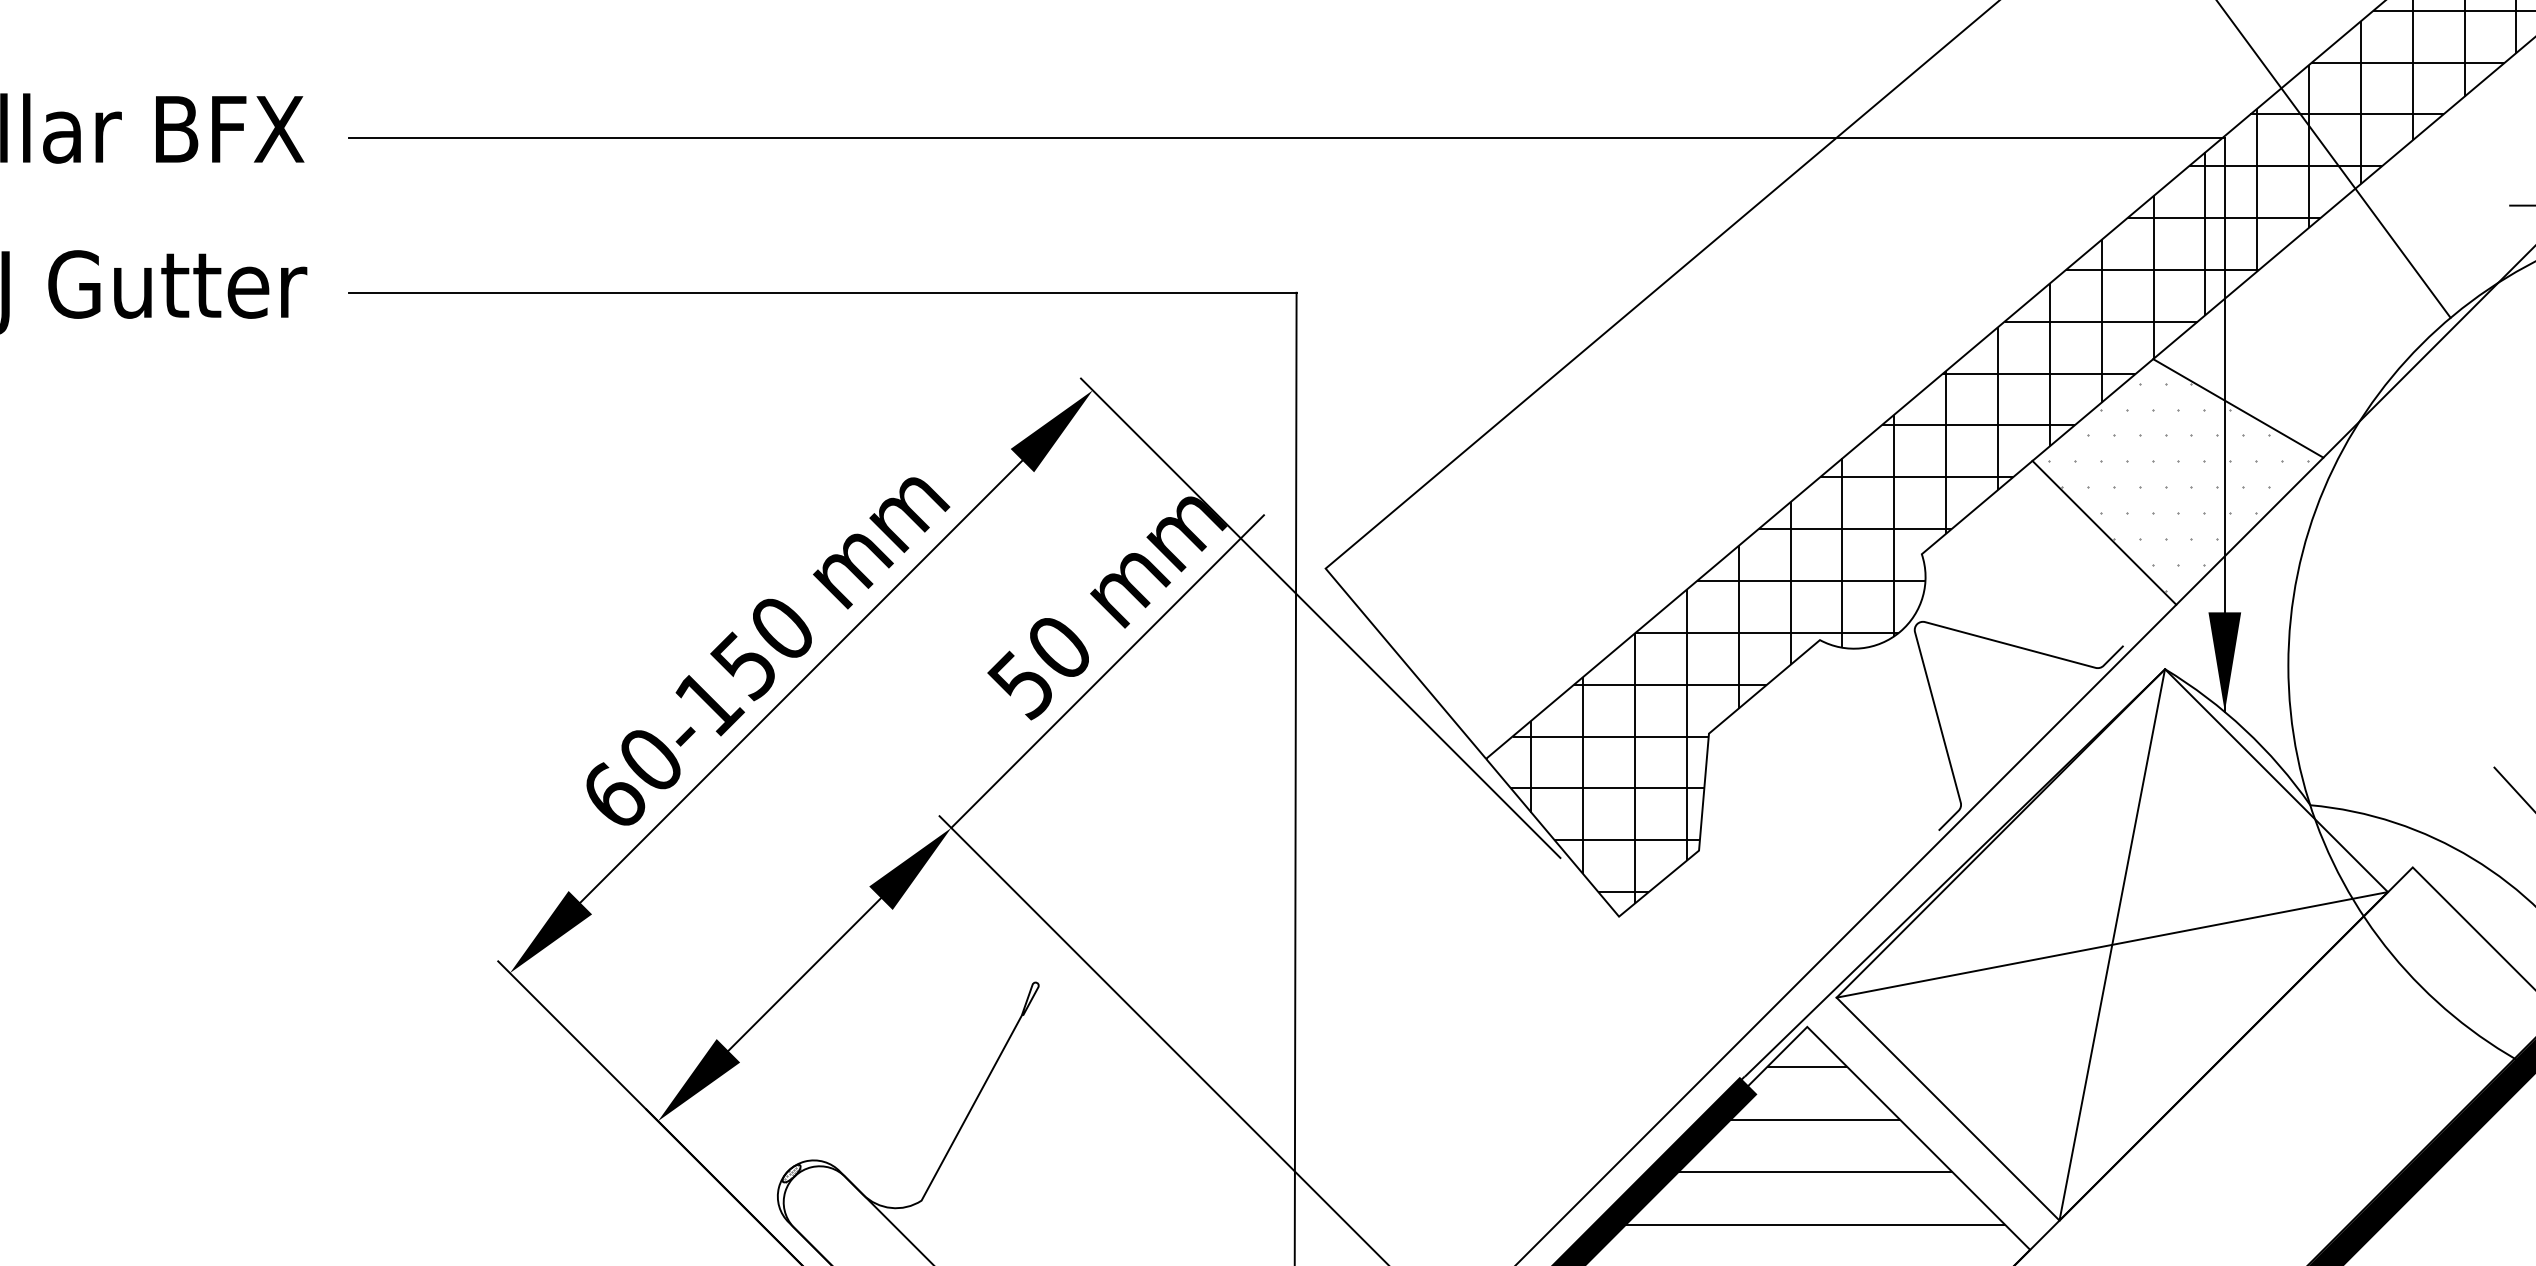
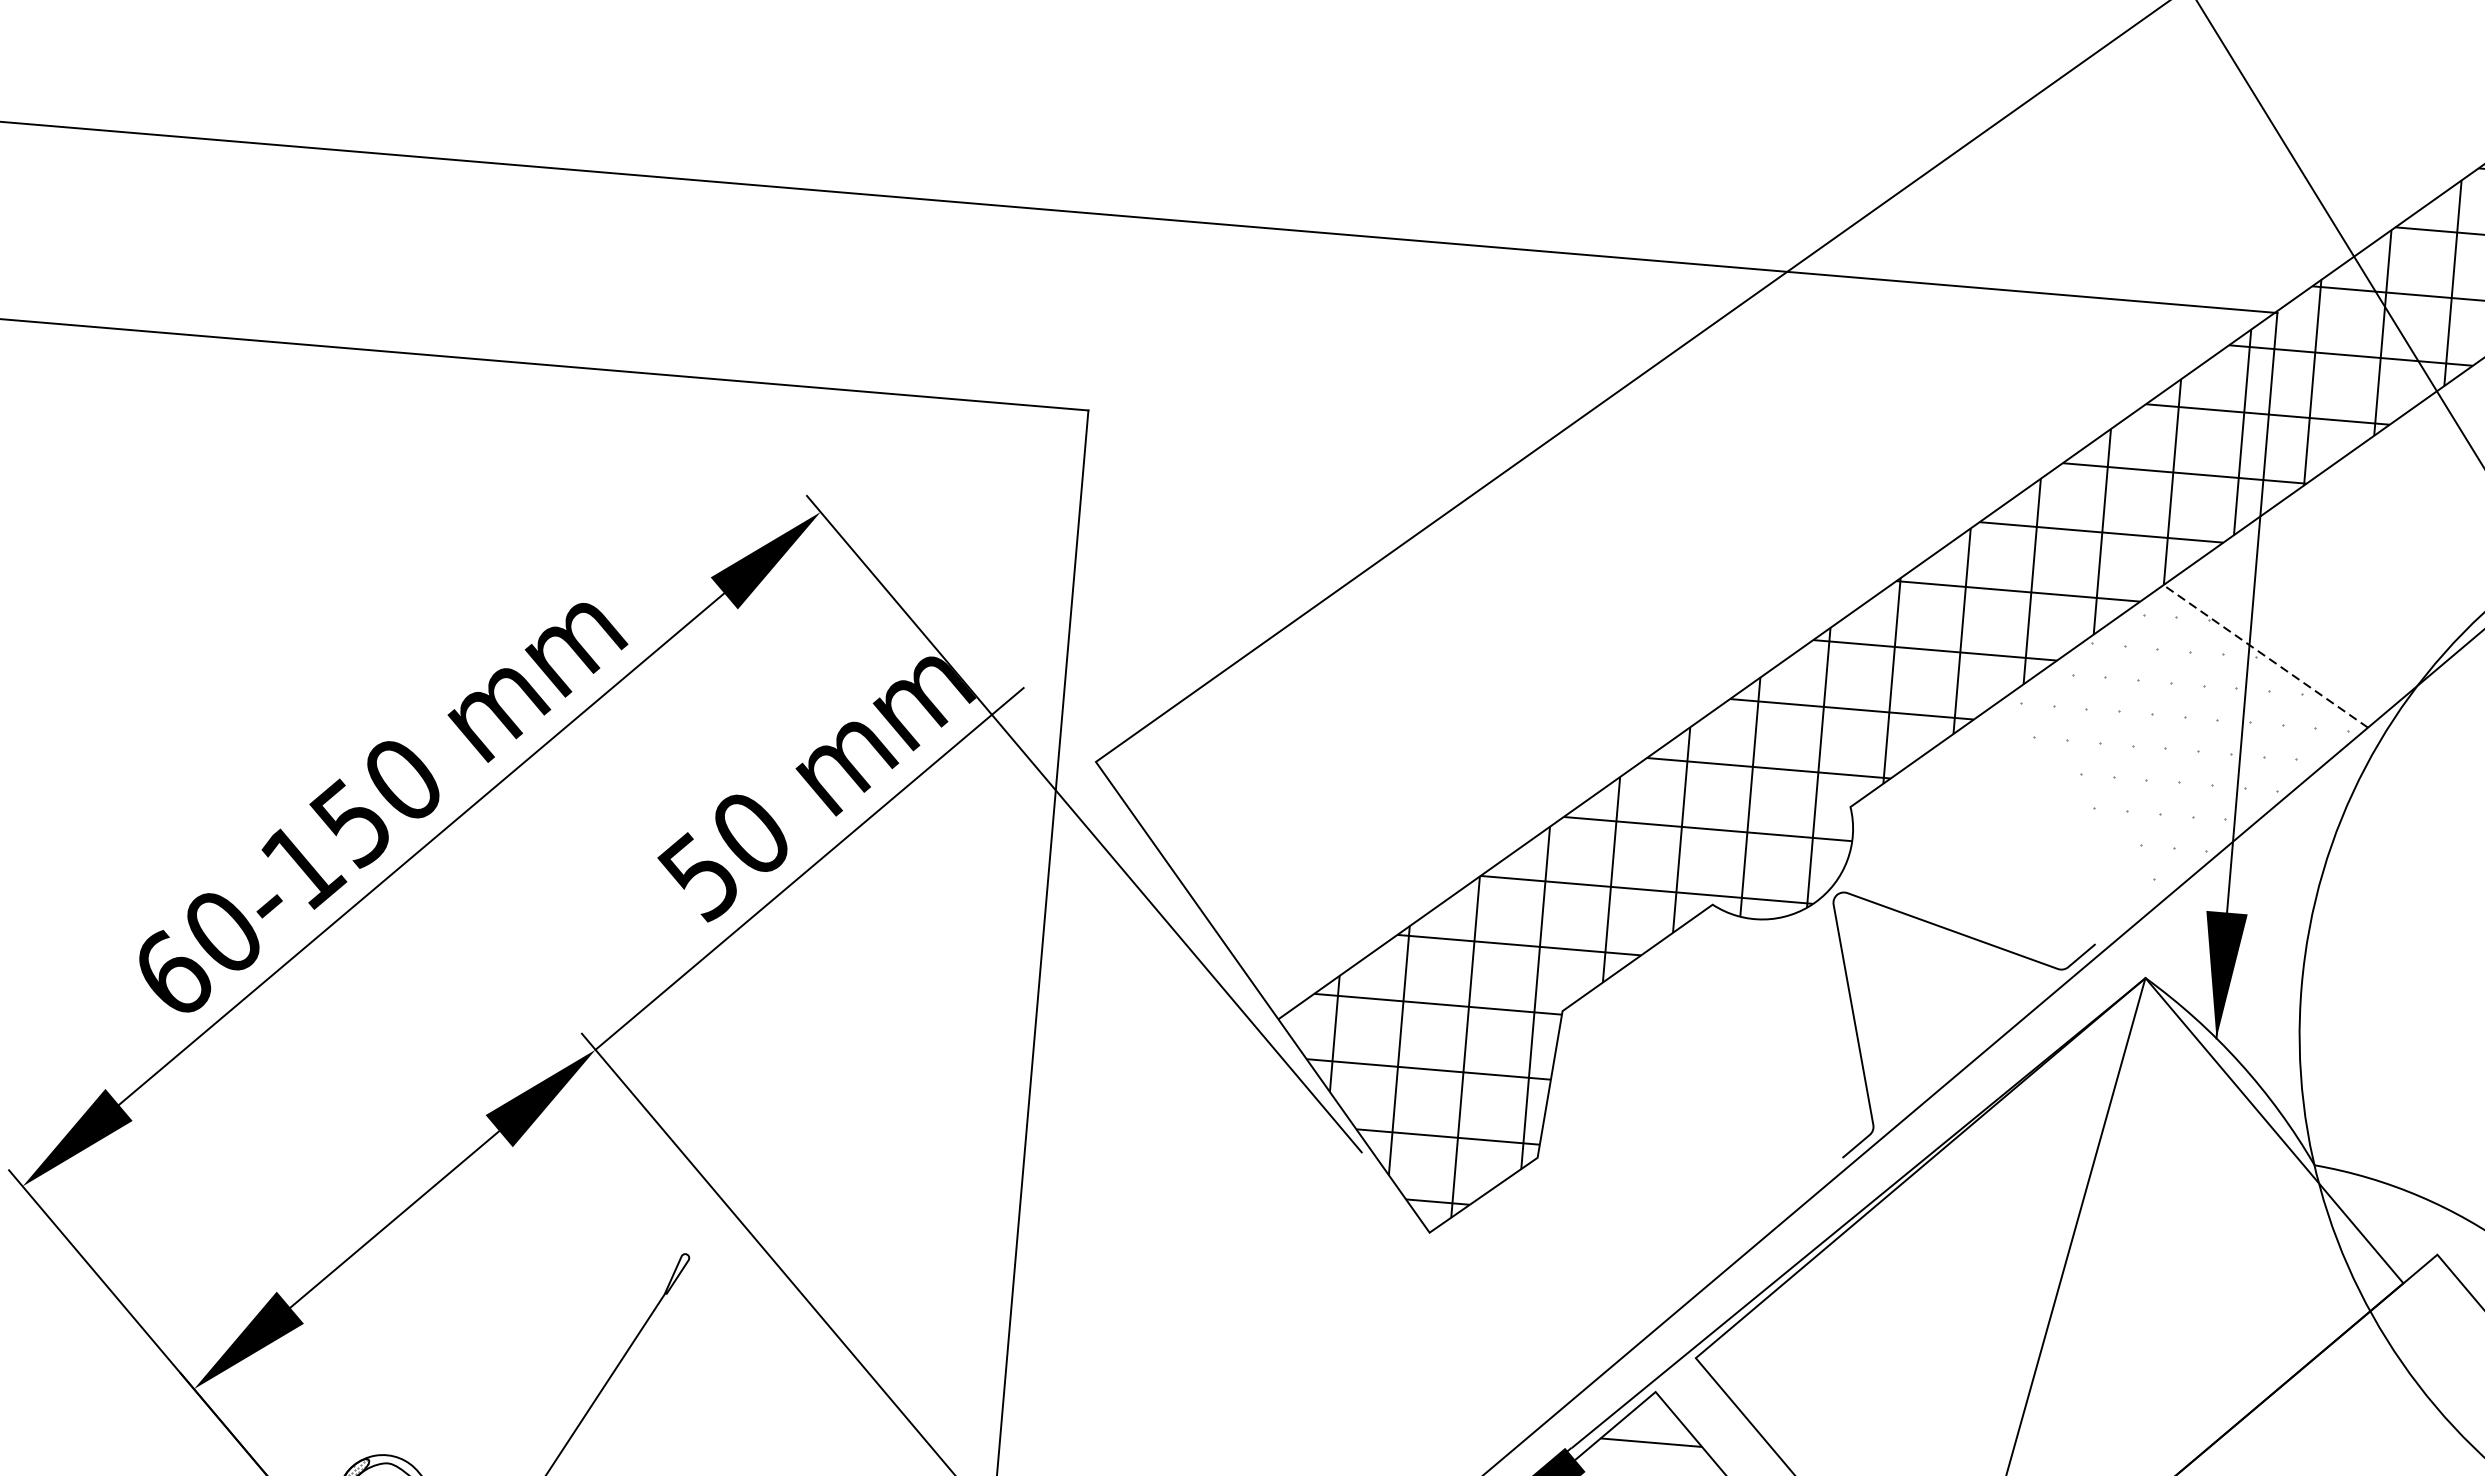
line: (2237, 408) -> (2264, 656), solid -> dashed
line: (2104, 532) -> (2083, 798), removed
line: (2111, 944) -> (2048, 1320), removed

